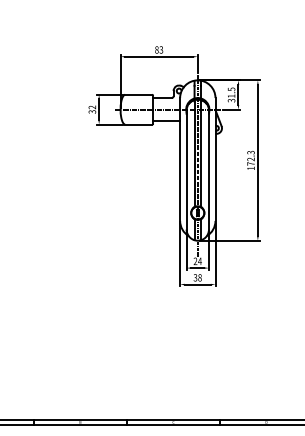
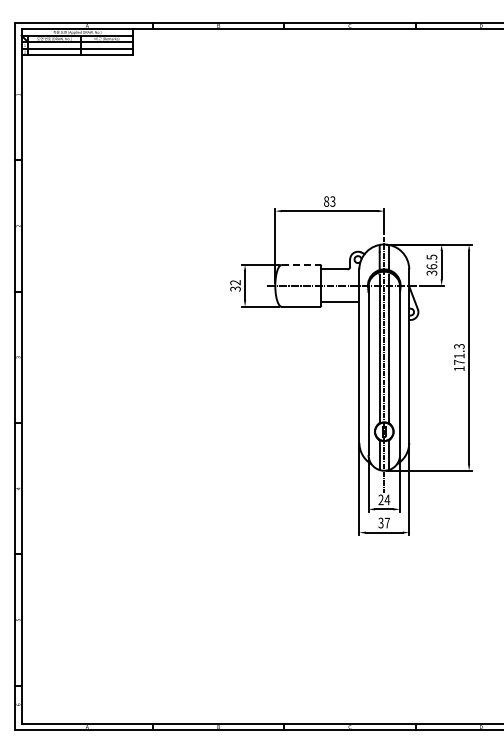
line: (139, 94) -> (301, 264), solid -> dashed
text: (231, 95) -> (431, 266), 31.5 -> 36.5
text: (251, 159) -> (459, 355), 172.3 -> 171.3
text: (200, 277) -> (387, 522), 38 -> 37

